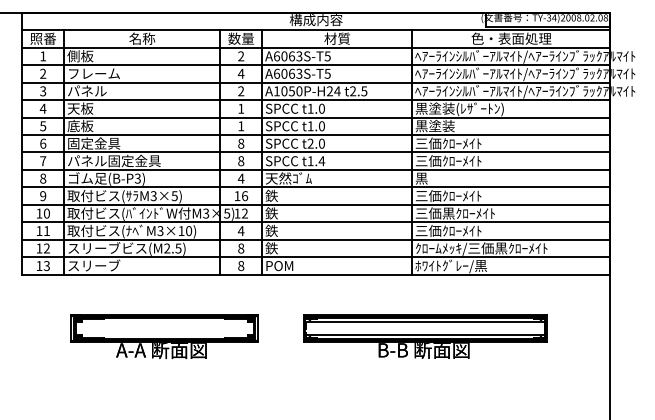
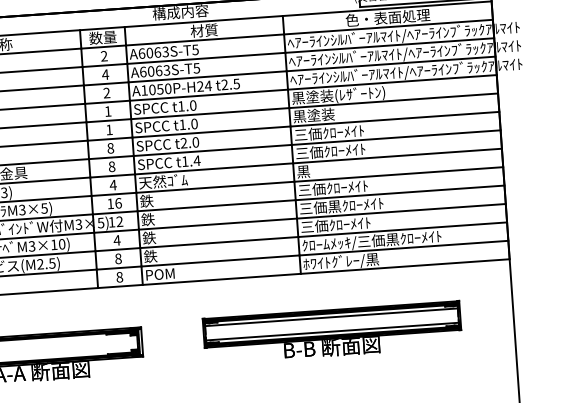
part: (425, 336) -> (332, 332), moved

